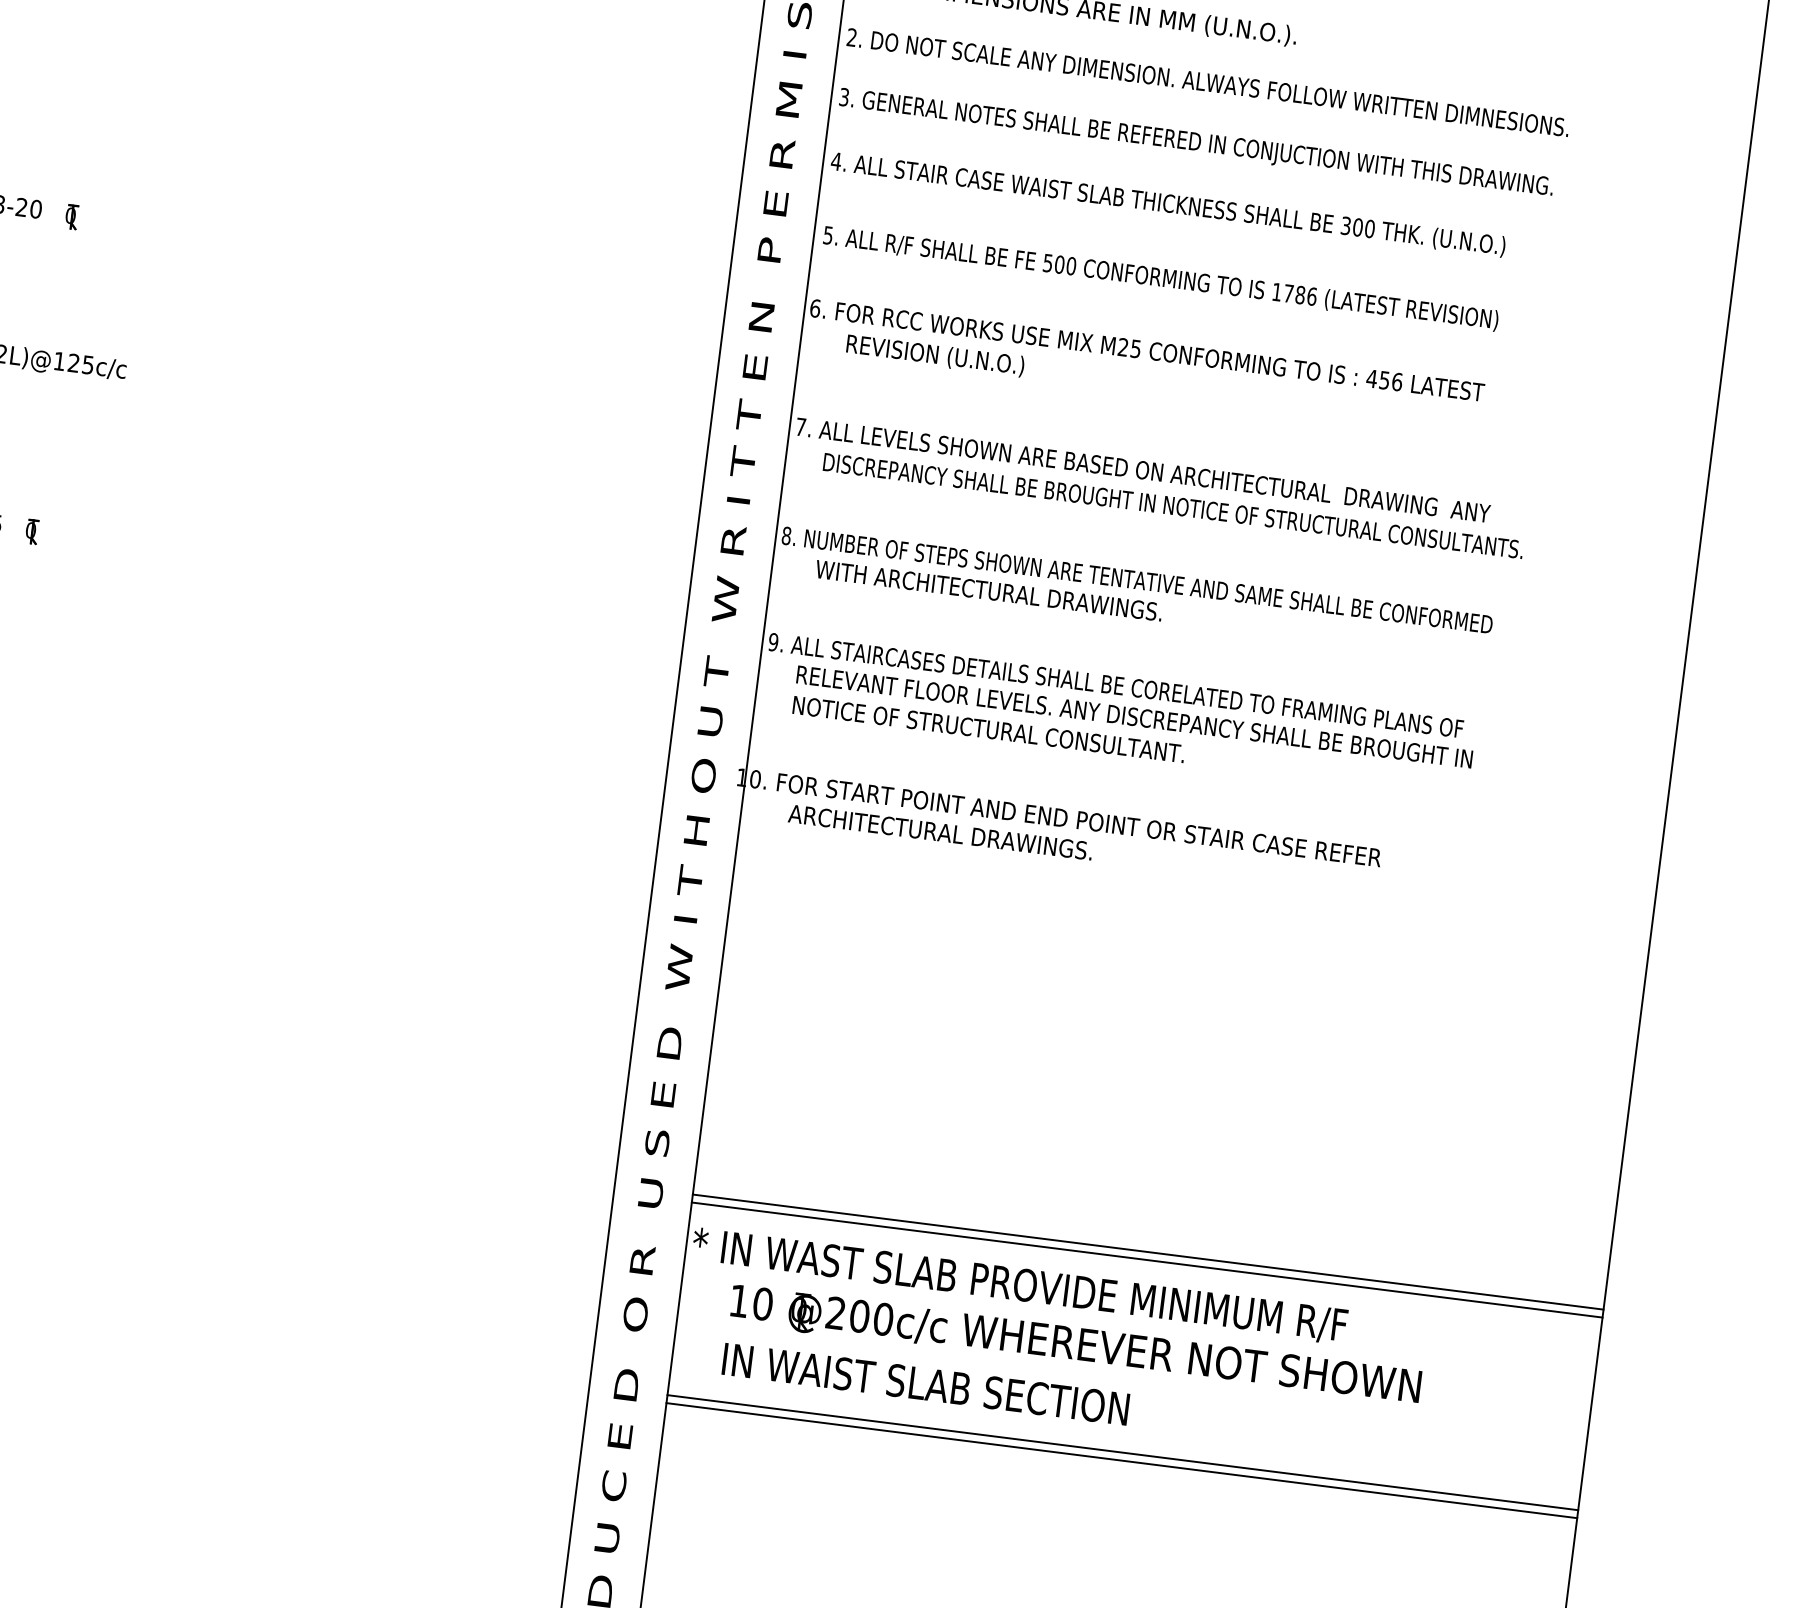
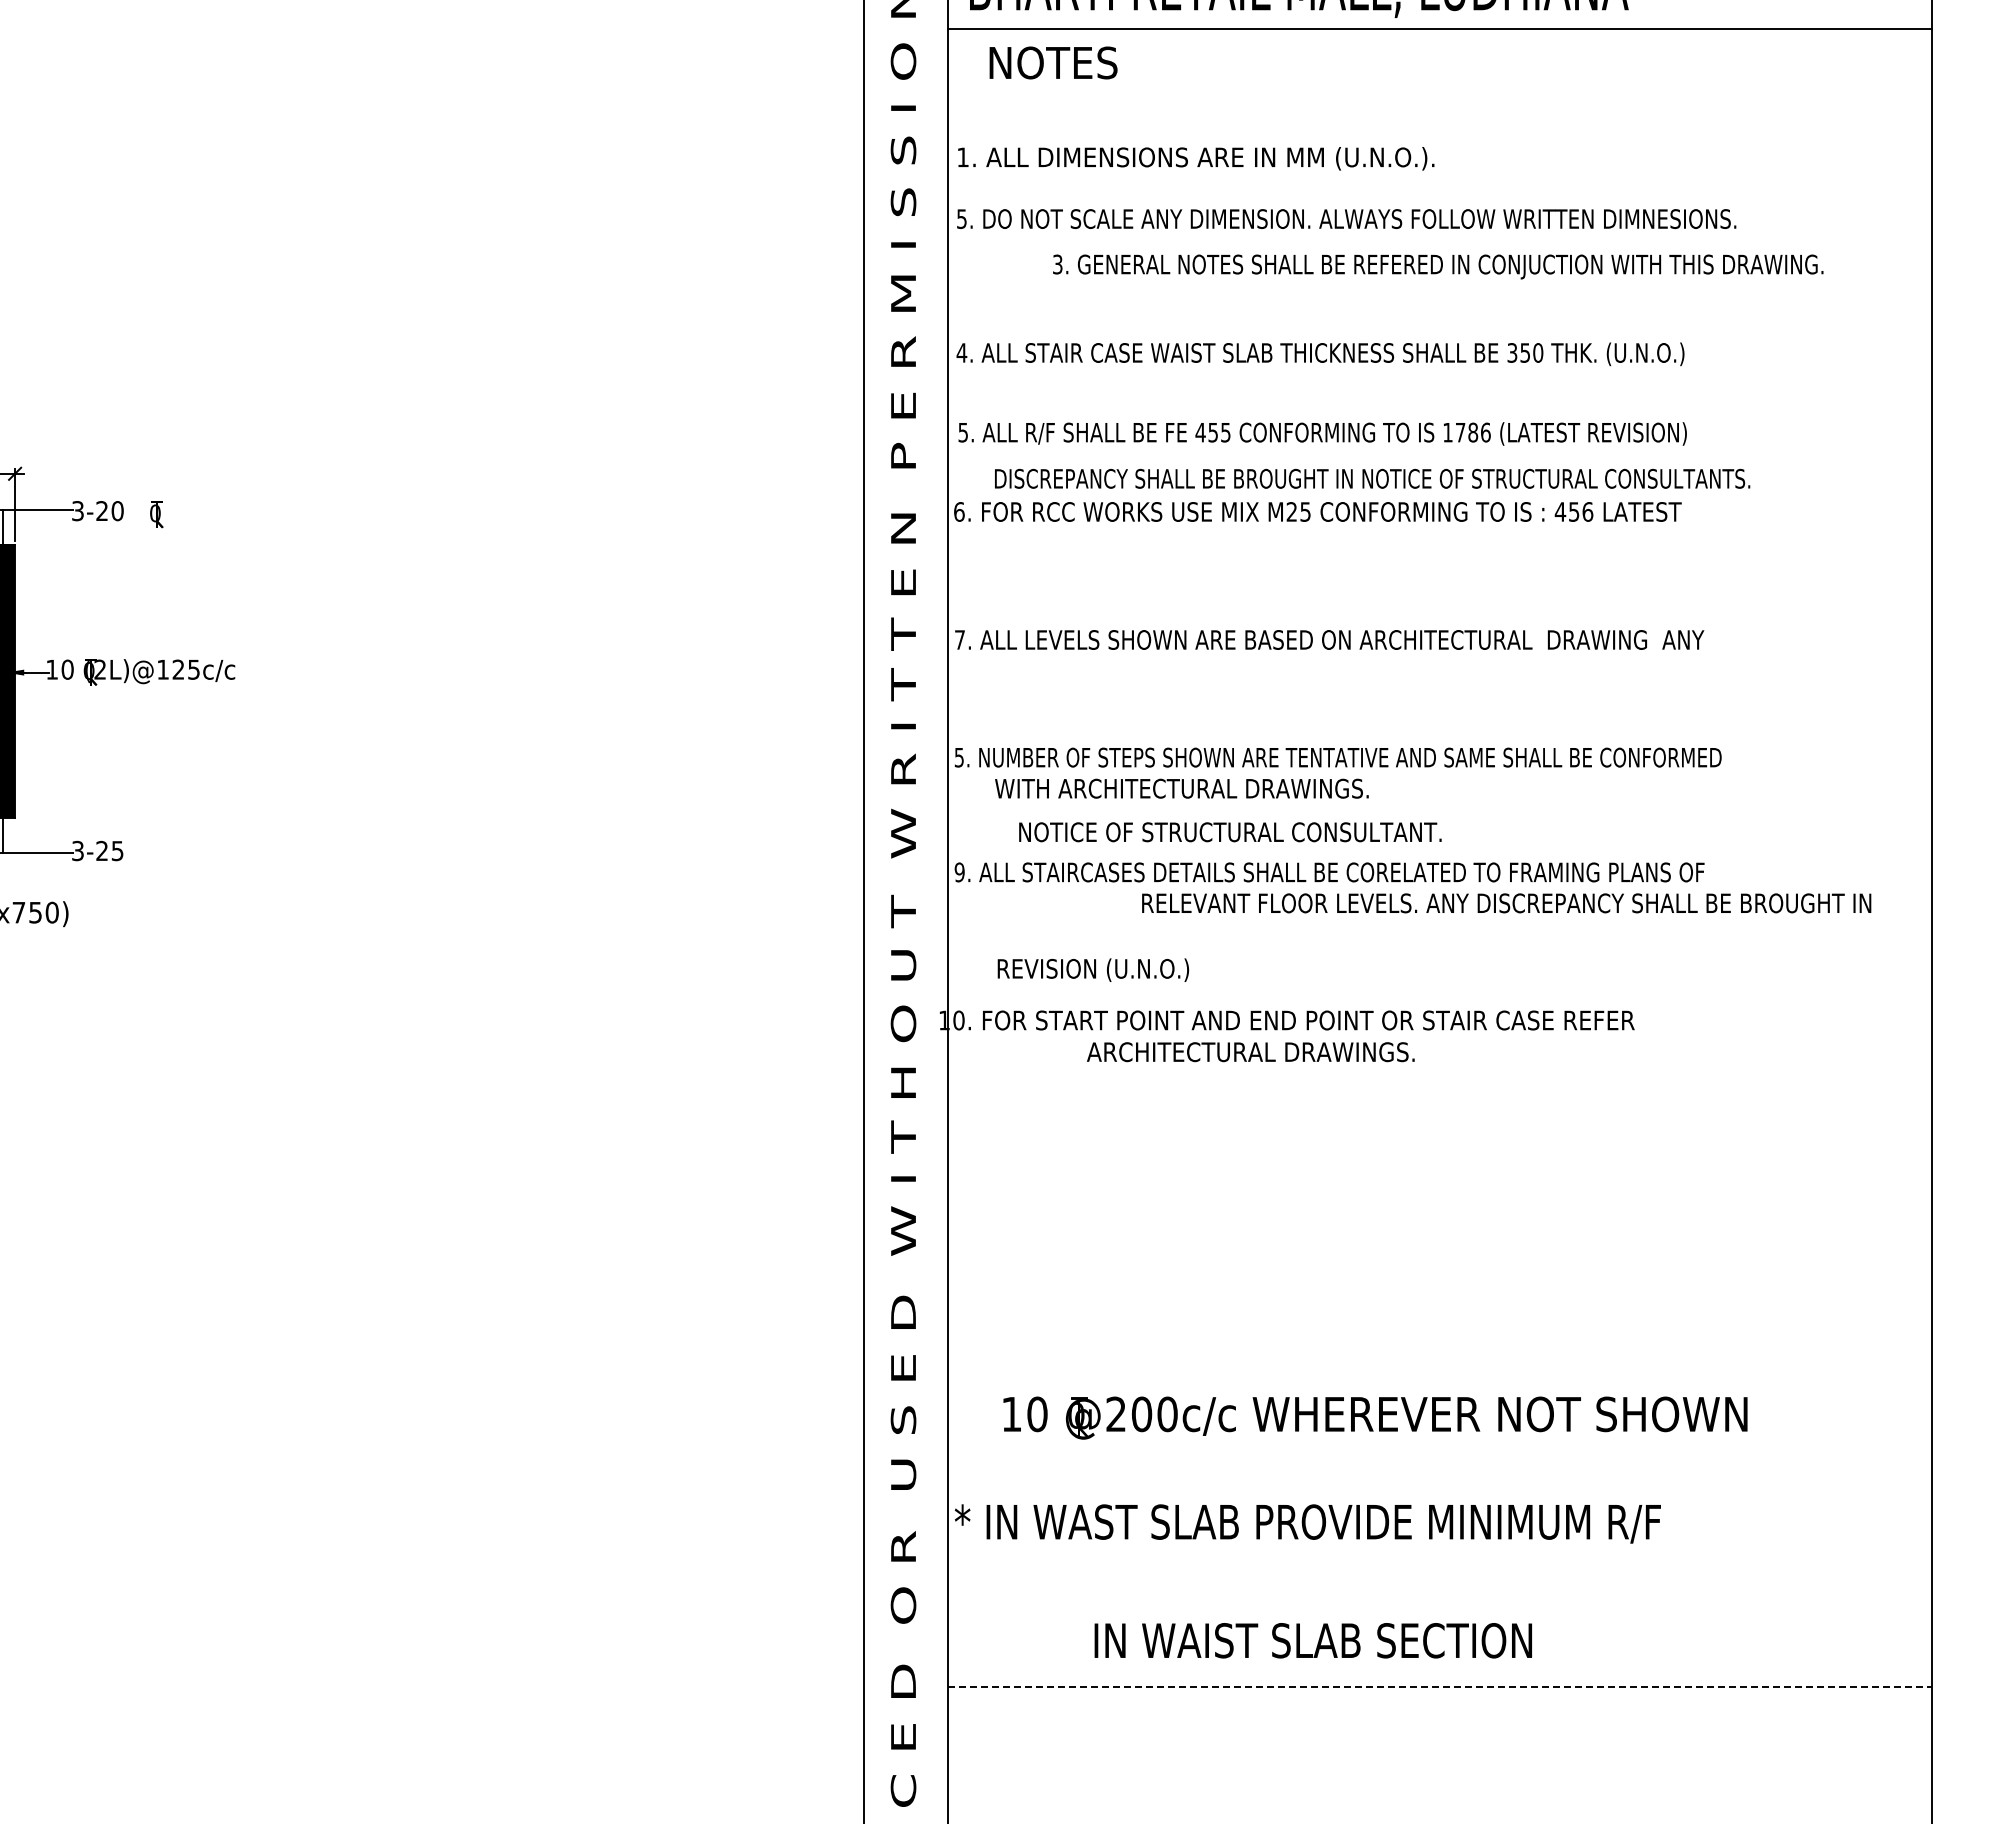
text: (851, 37) -> (961, 219), 2. -> 5.
text: (1196, 143) -> (1438, 266), moved
text: (1358, 227) -> (1525, 352), 300 -> 350
text: (1059, 264) -> (1212, 432), 500 -> 455
text: (935, 355) -> (1093, 969), moved
text: (1173, 505) -> (1372, 478), moved
part: (31, 531) -> (156, 854), removed
text: (786, 535) -> (959, 757), 8. -> 5.
text: (1134, 717) -> (1506, 903), moved
text: (988, 729) -> (1230, 832), moved
text: (940, 832) -> (1250, 1052), moved
line: (1147, 1252) -> (1439, 1470), removed
line: (1146, 1259) -> (1439, 1478), removed
part: (1075, 1346) -> (1375, 1417), moved
text: (925, 1383) -> (1312, 1640), moved
line: (1122, 1452) -> (1439, 1686), solid -> dashed
line: (1121, 1460) -> (1439, 1695), removed

